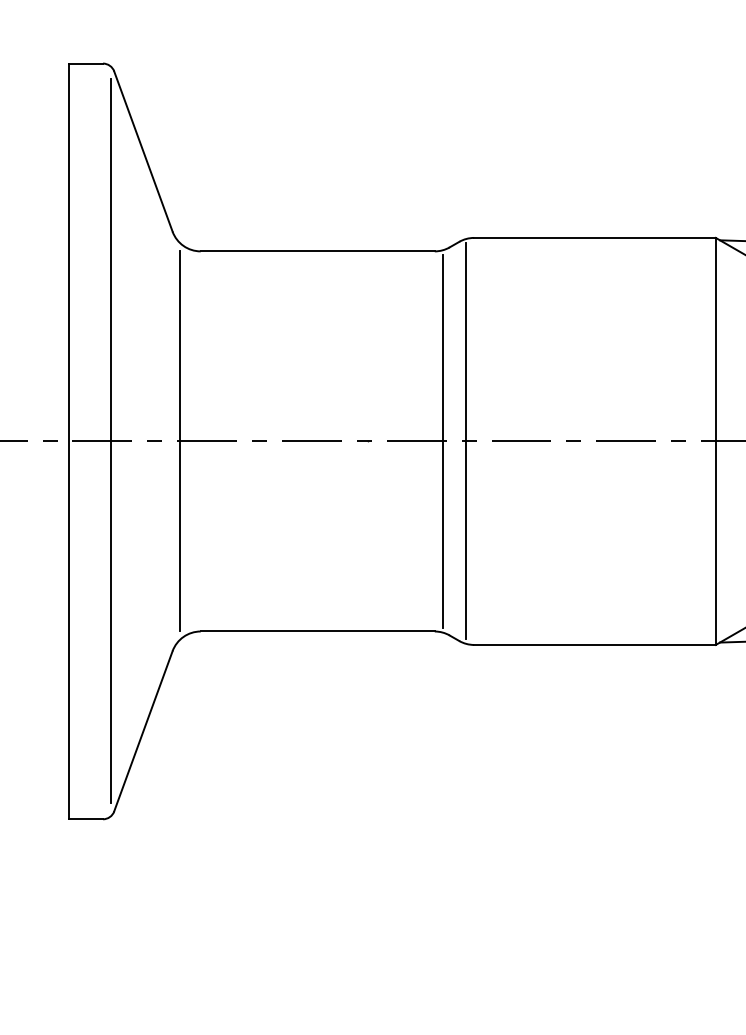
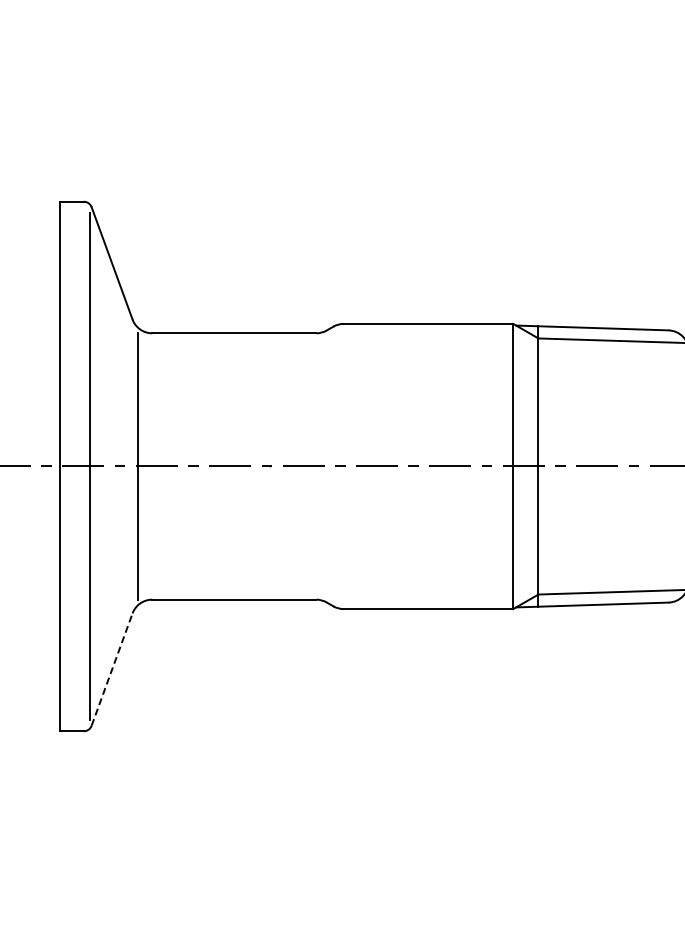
line: (442, 441) -> (321, 466), removed
line: (466, 441) -> (338, 466), removed
line: (143, 731) -> (112, 669), solid -> dashed

